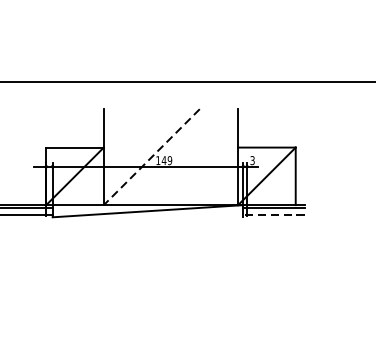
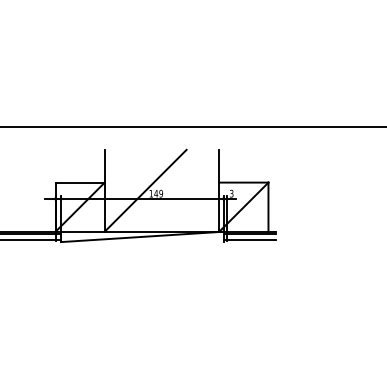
line: (151, 156) -> (145, 190), dashed -> solid
line: (273, 214) -> (249, 239), dashed -> solid

